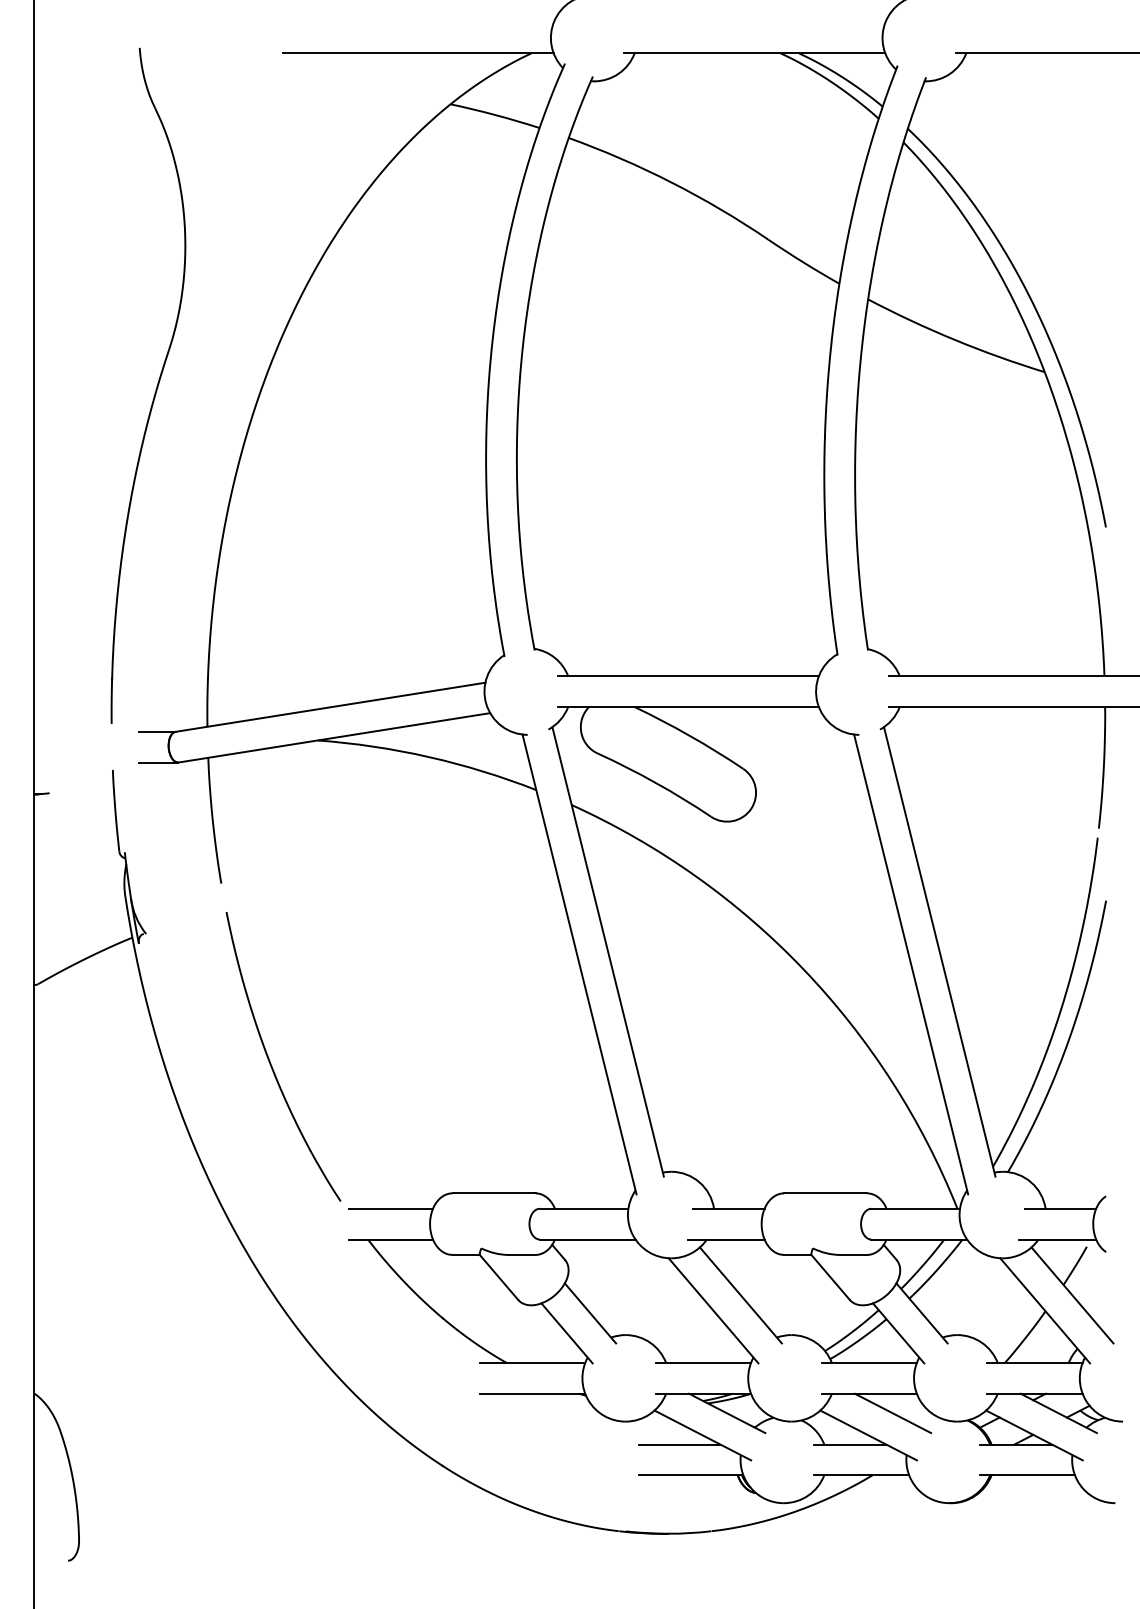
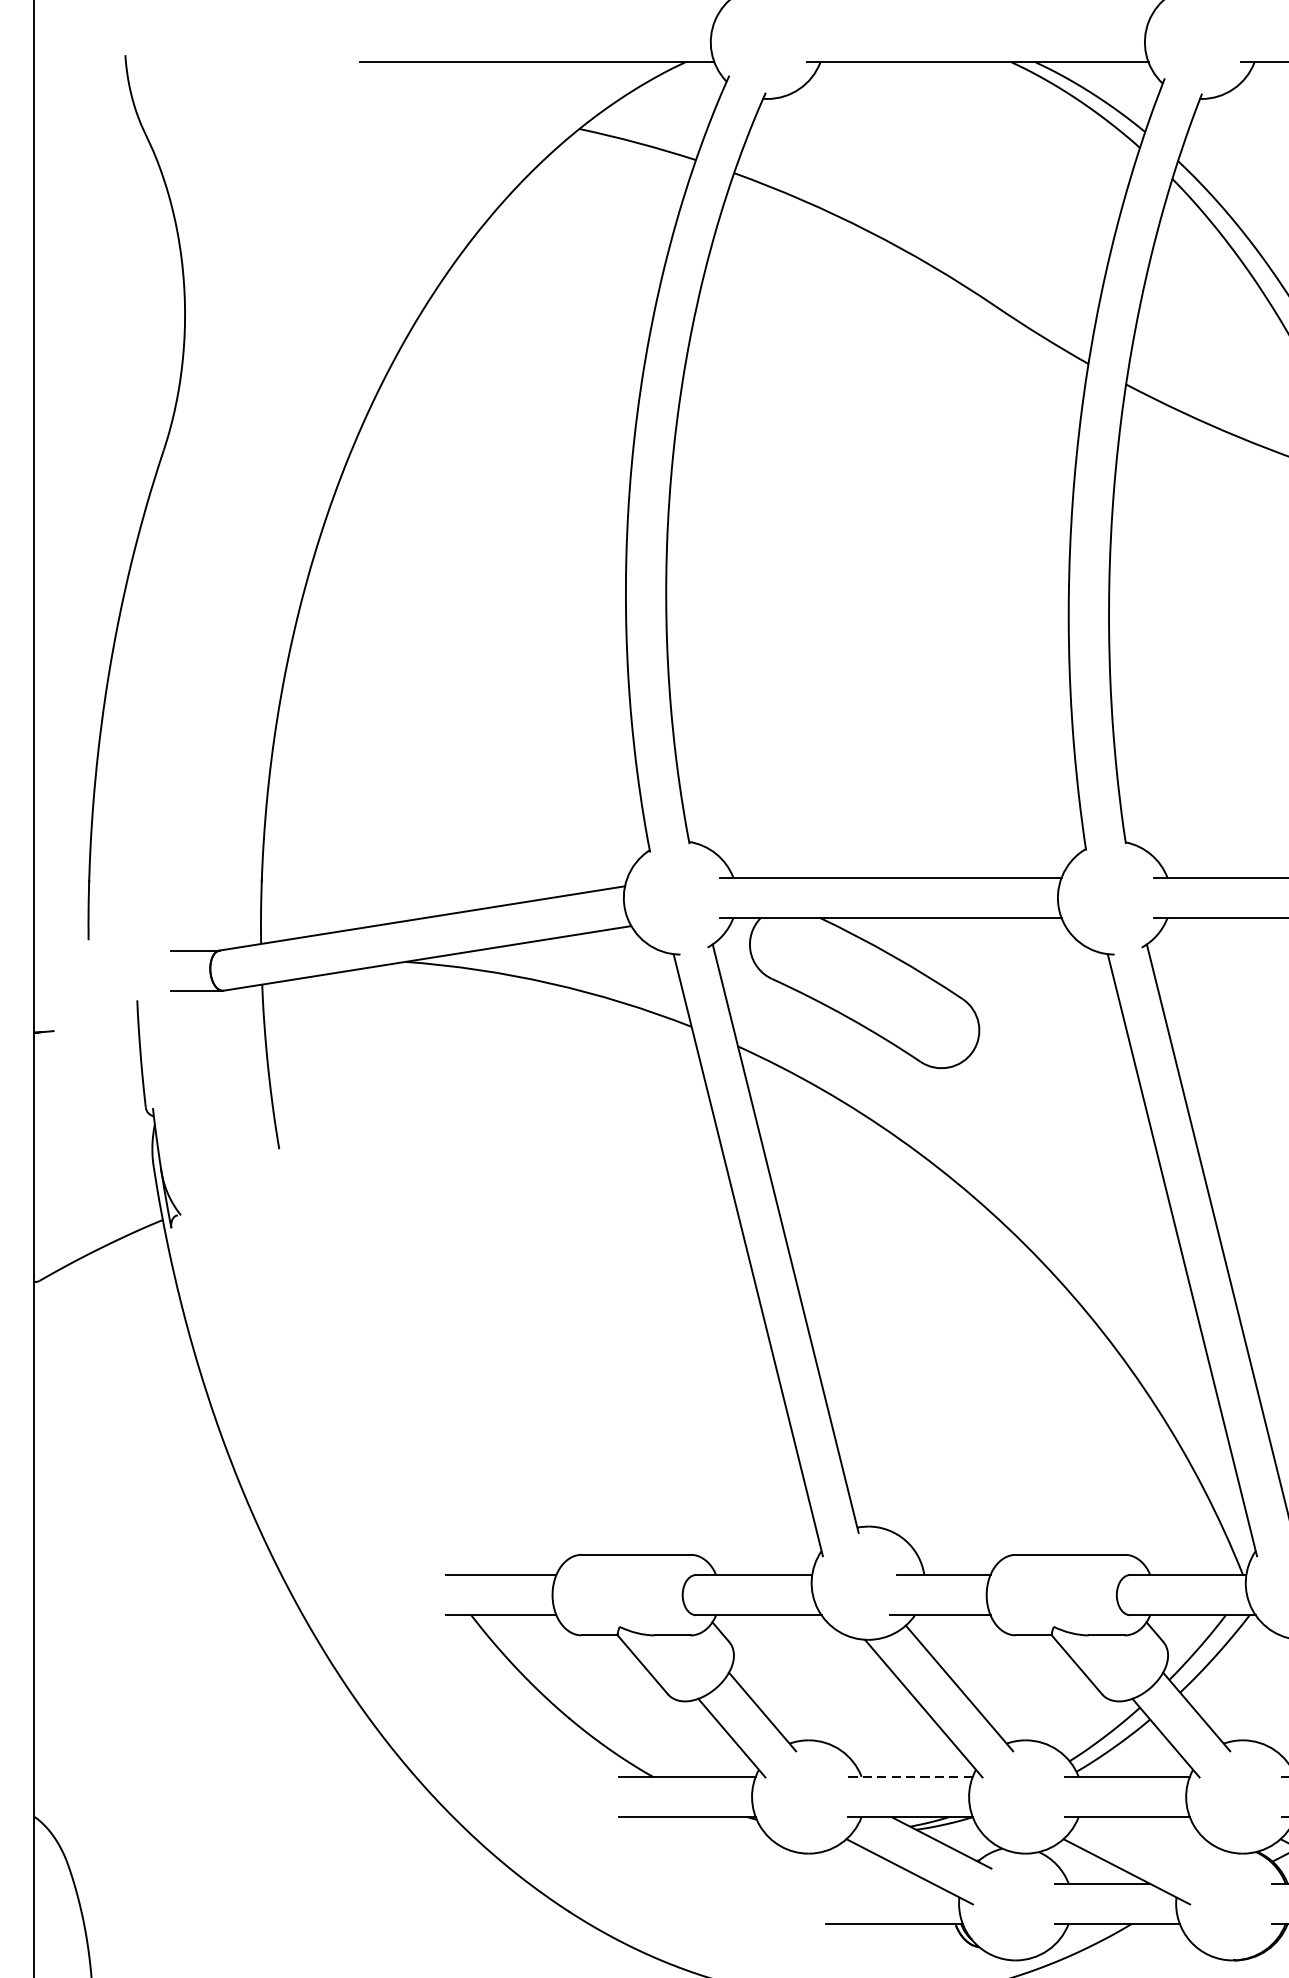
part: (156, 386) -> (147, 498), moved
curve: (270, 1060) -> (343, 1380), removed
line: (703, 1362) -> (910, 1776), solid -> dashed
line: (892, 1413) -> (1157, 1843), removed
line: (679, 1444) -> (879, 1883), removed

